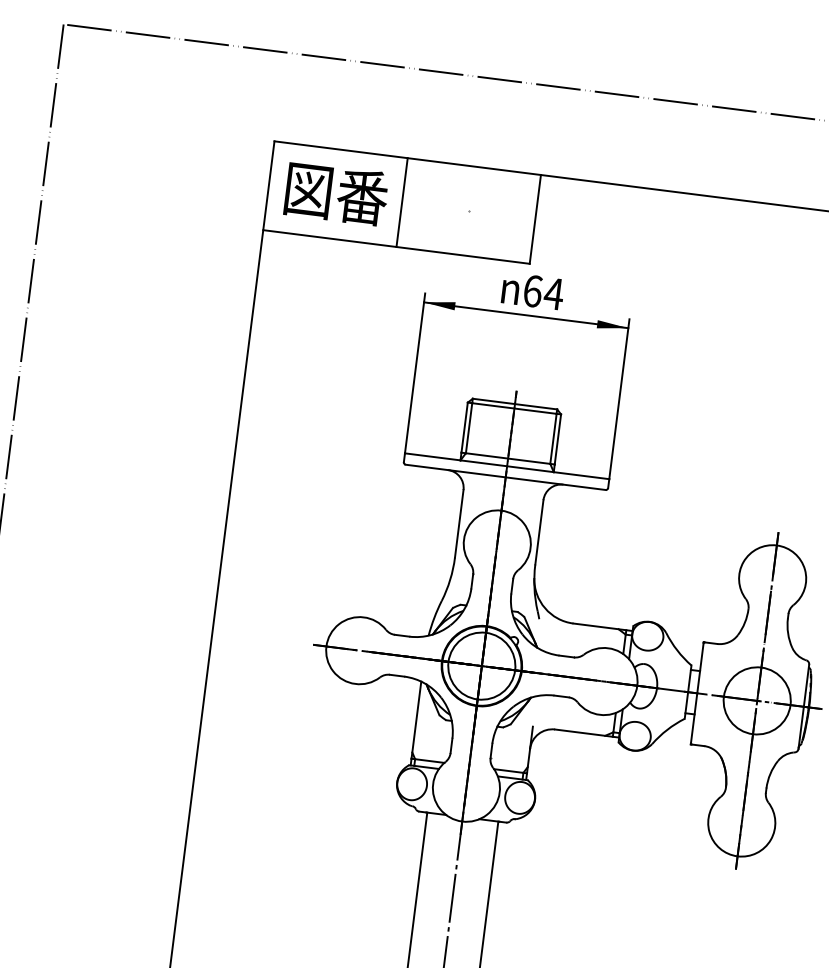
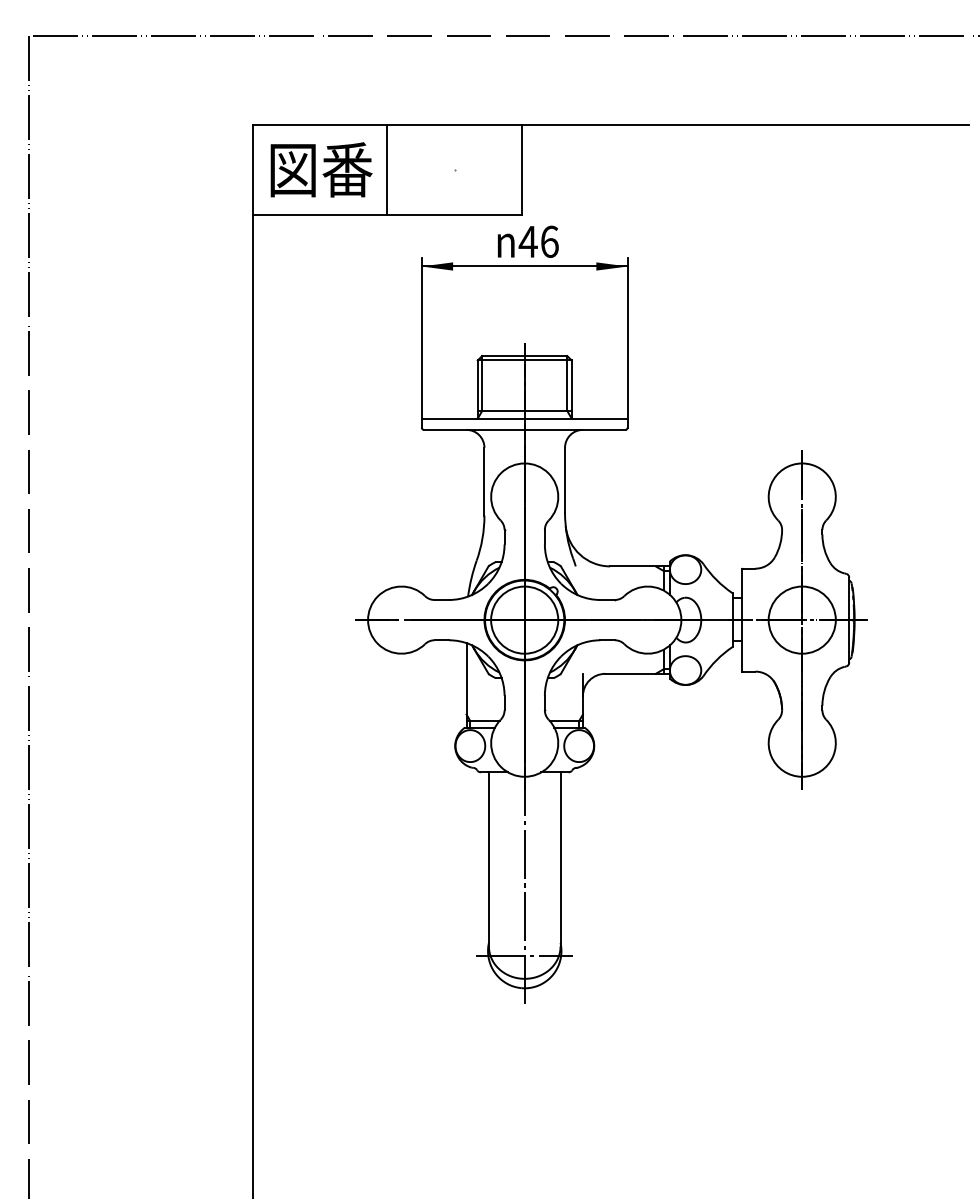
text: (543, 292) -> (538, 241), 64 -> 46

